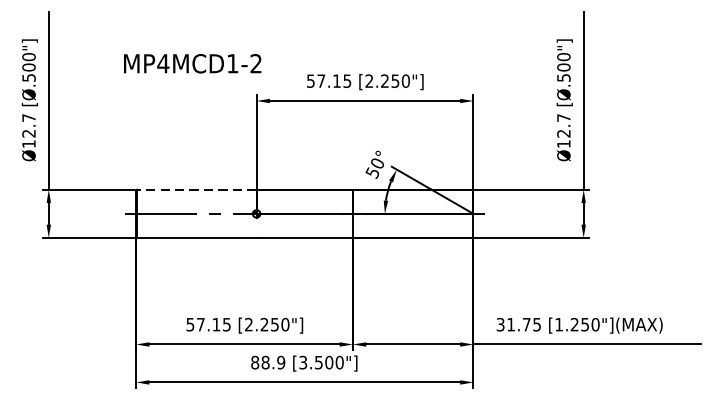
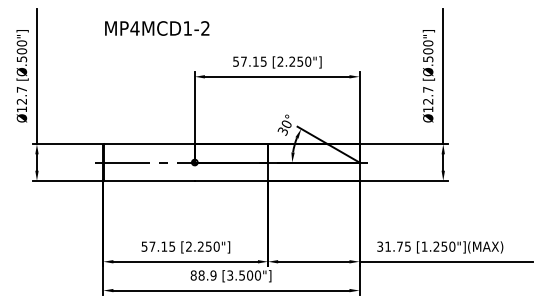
text: (192, 63) -> (157, 28), moved
text: (372, 171) -> (282, 130), 50° -> 30°
line: (196, 190) -> (149, 144), dashed -> solid

